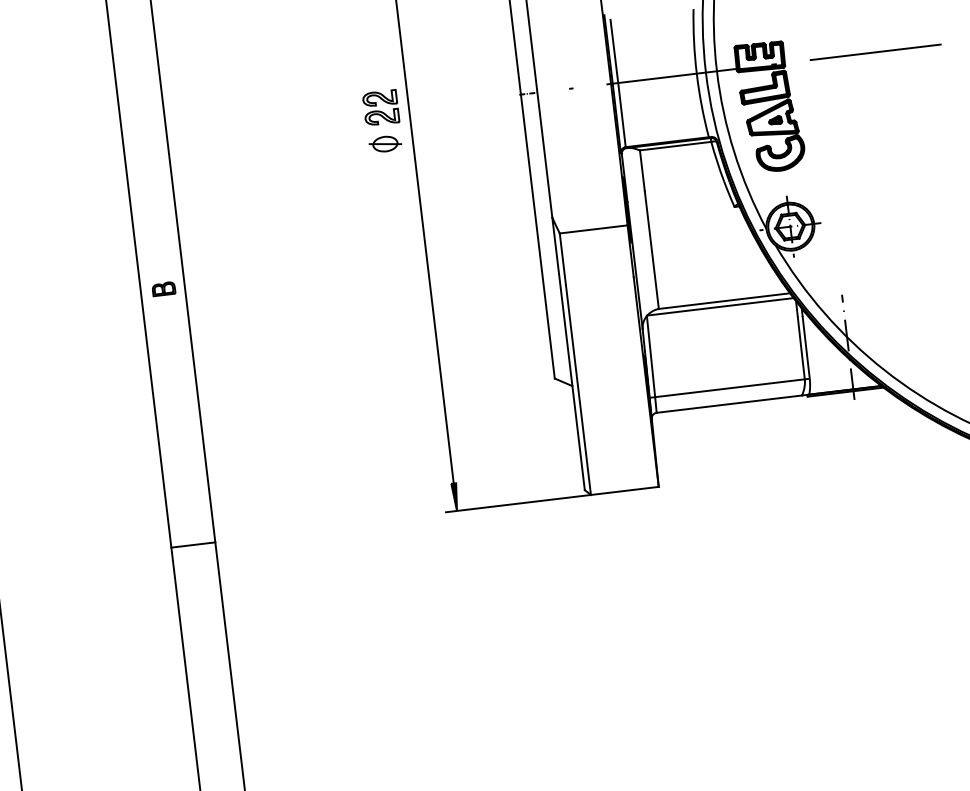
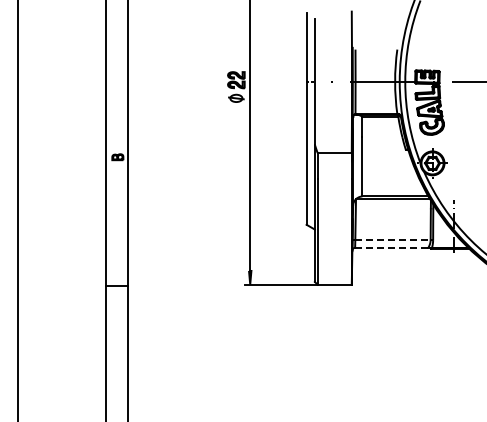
line: (728, 387) -> (392, 239), solid -> dashed
line: (728, 403) -> (391, 247), solid -> dashed

